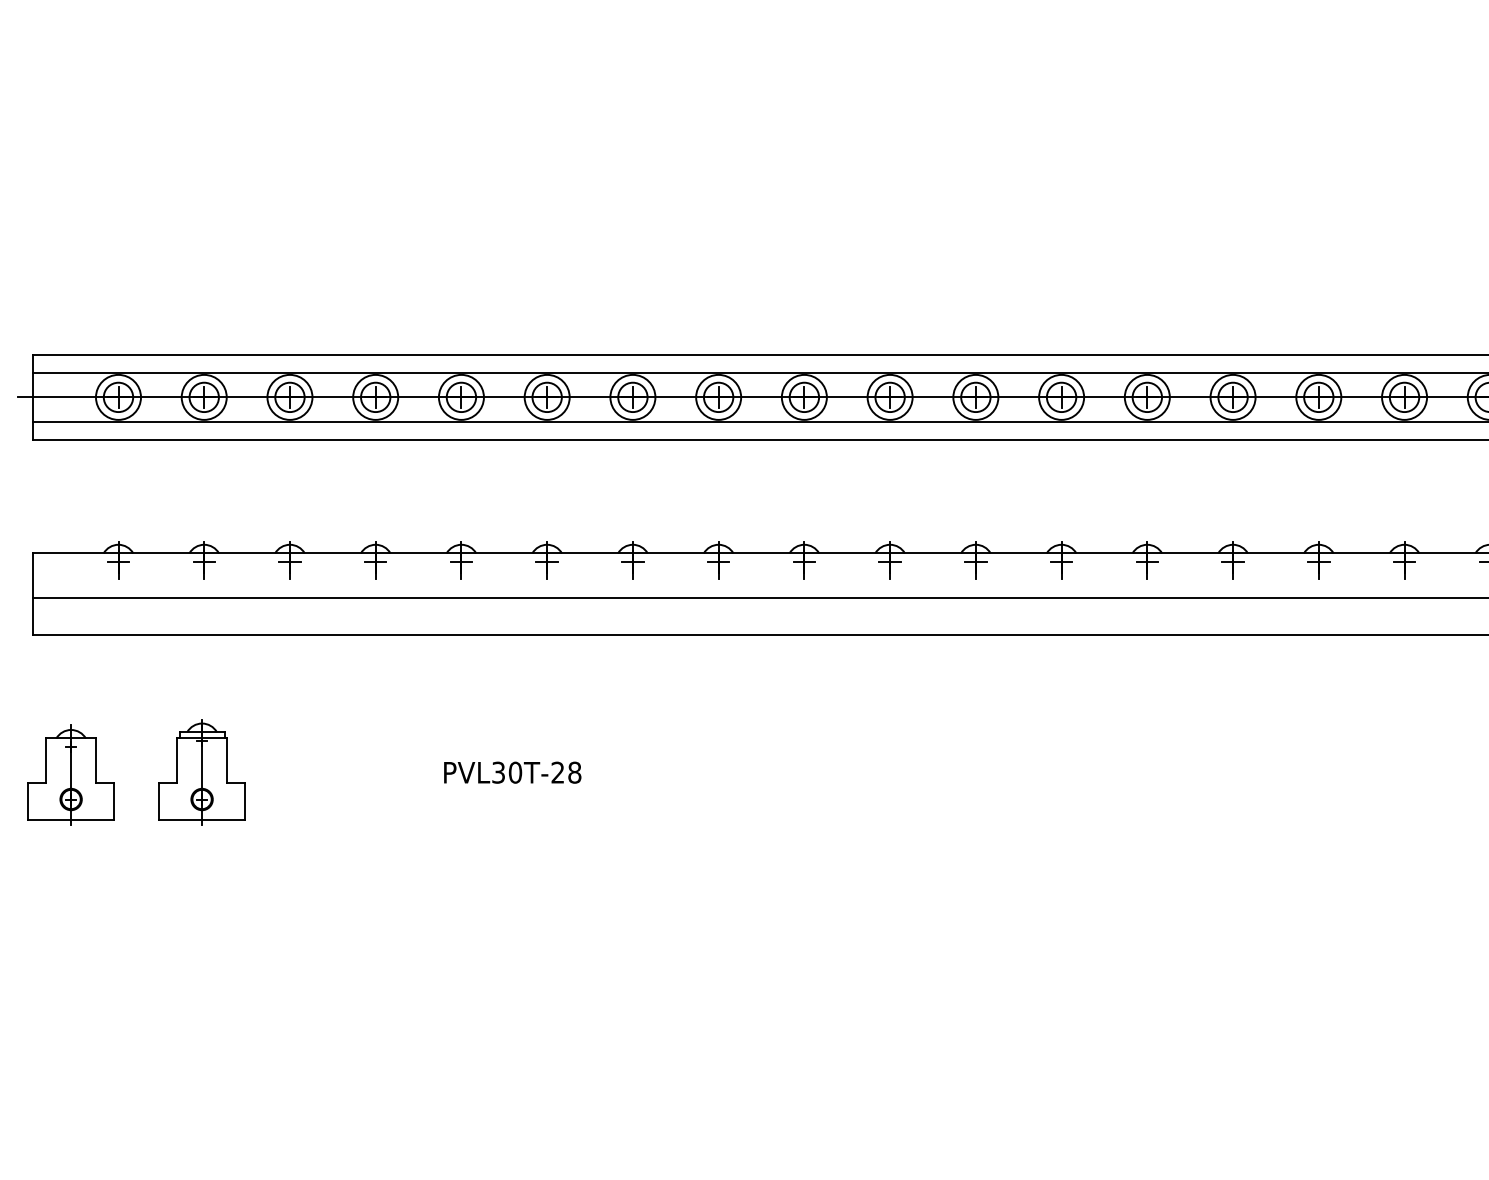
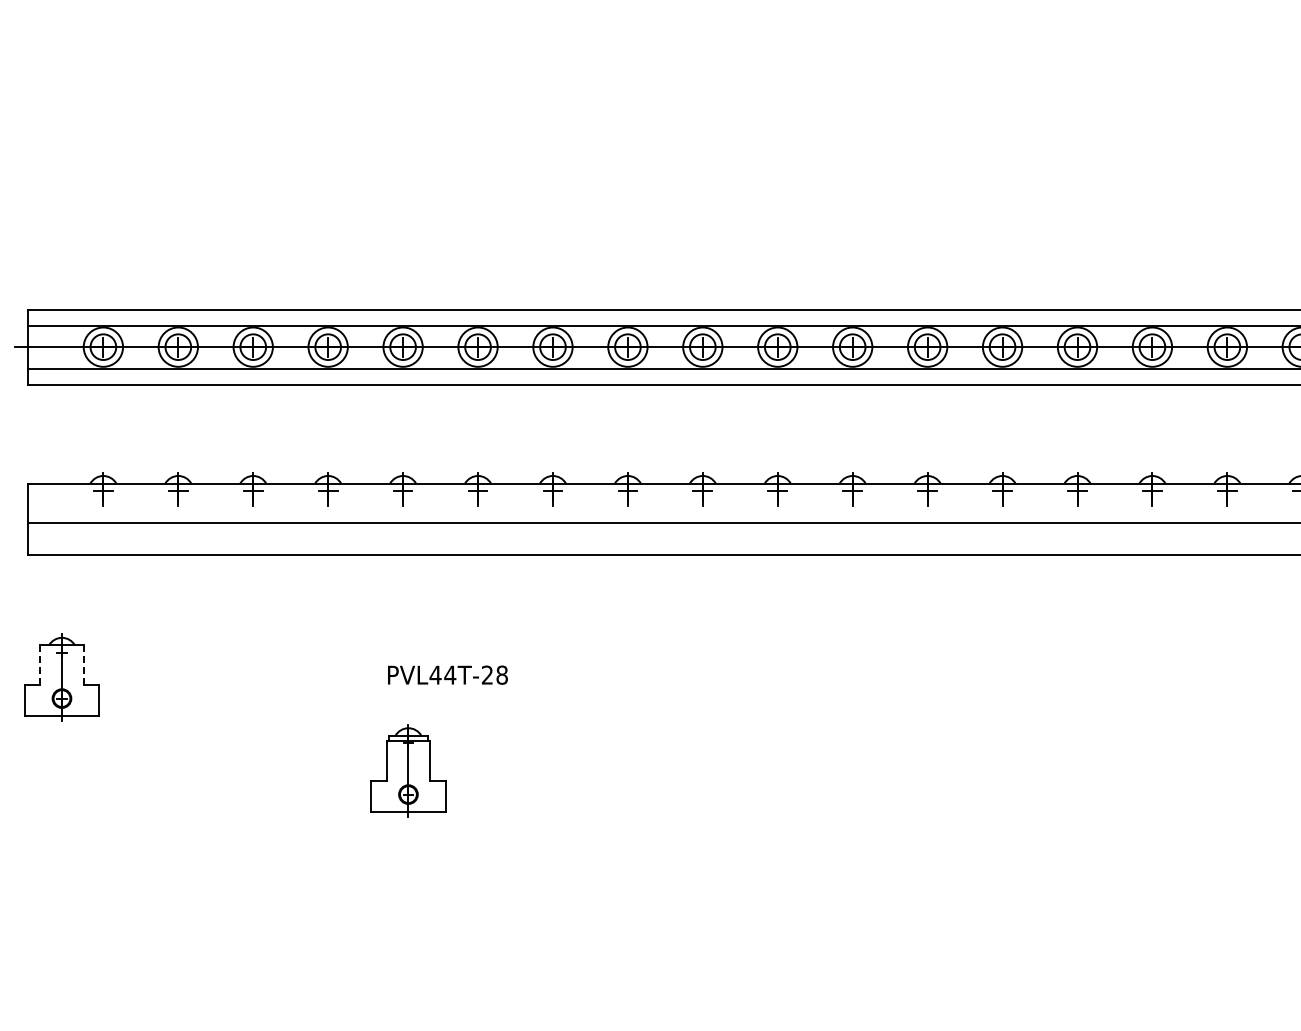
line: (46, 760) -> (40, 664), solid -> dashed
line: (95, 760) -> (83, 664), solid -> dashed
part: (202, 771) -> (408, 770), moved
text: (506, 771) -> (442, 674), PVL30T-28 -> PVL44T-28

